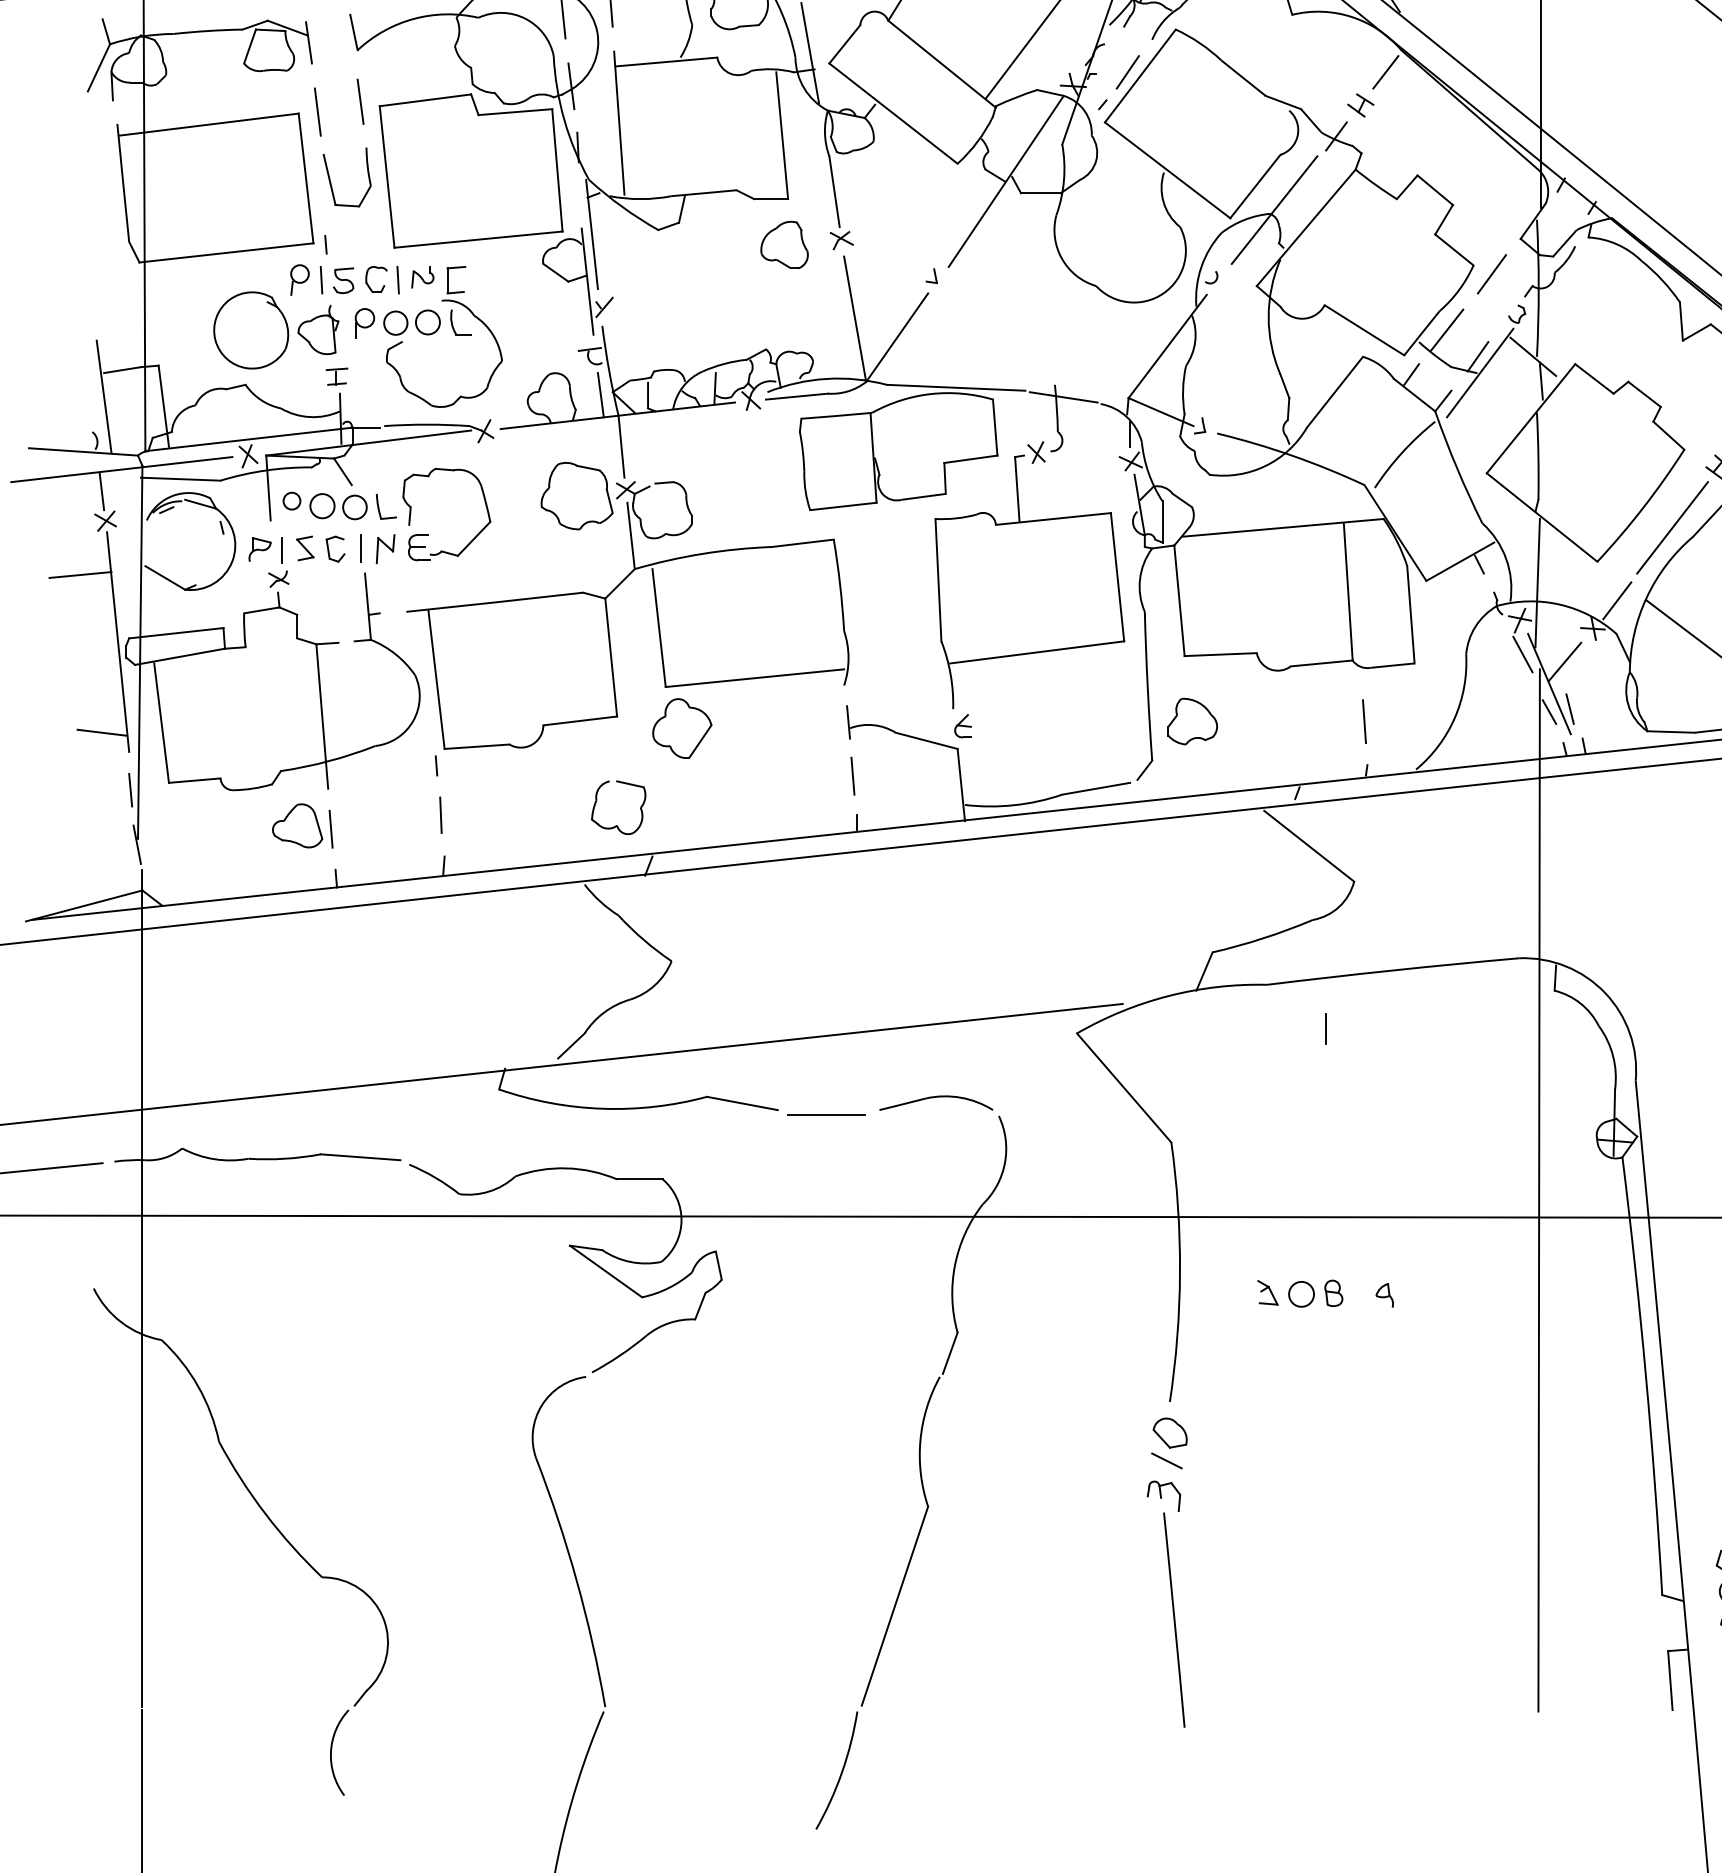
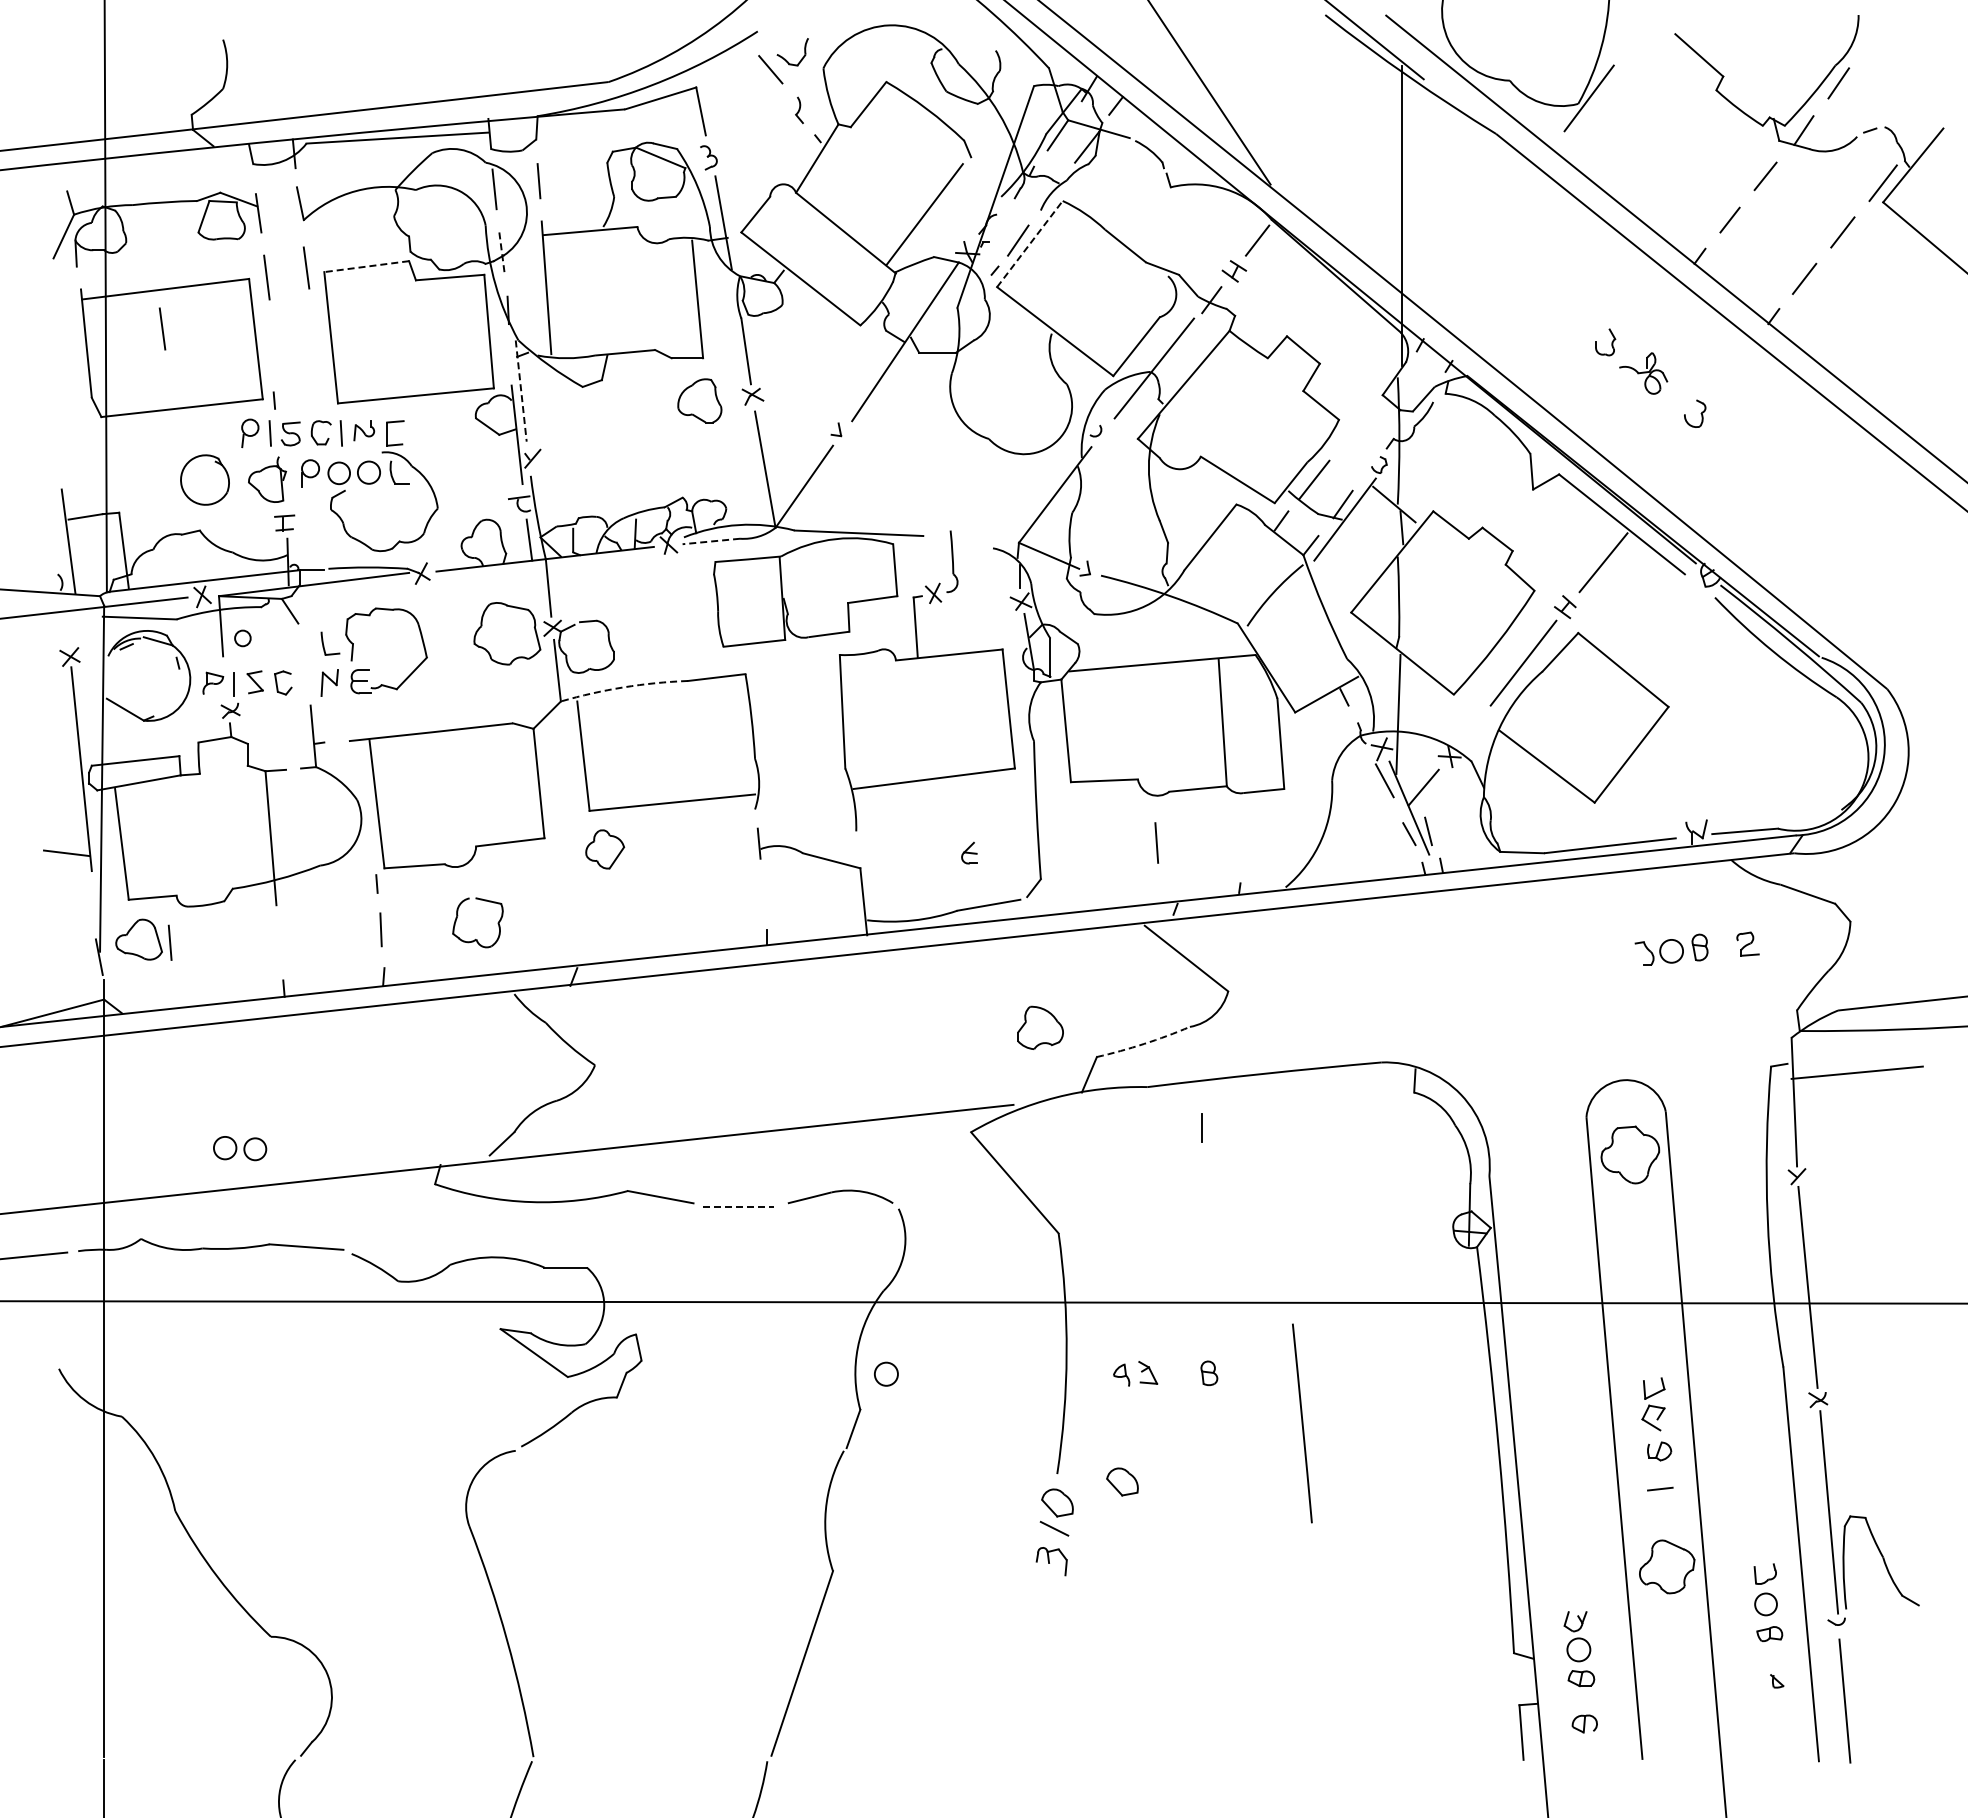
line: (1141, 75) -> (1030, 243), solid -> dashed
line: (571, 87) -> (502, 254), solid -> dashed
line: (425, 100) -> (366, 266), solid -> dashed
line: (205, 167) -> (162, 328), added
part: (331, 182) -> (279, 342), removed
line: (592, 234) -> (521, 391), solid -> dashed
line: (1492, 273) -> (1356, 427), removed
part: (250, 329) -> (204, 479), size x0.7
line: (797, 396) -> (711, 541), solid -> dashed
line: (1063, 396) -> (958, 541), removed
line: (101, 491) -> (66, 629), removed
part: (339, 506) -> (240, 1148), moved
line: (360, 548) -> (306, 682), removed
arc: (702, 554) -> (623, 687), solid -> dashed
line: (80, 574) -> (46, 706), removed
line: (1617, 600) -> (1472, 730), removed
part: (1192, 721) -> (1040, 1027), moved
line: (1364, 721) -> (1156, 842), moved
part: (963, 725) -> (969, 852), moved
part: (682, 728) -> (605, 849), size x0.7
line: (852, 776) -> (762, 893), removed
line: (129, 790) -> (92, 906), removed
part: (302, 825) -> (143, 939), moved
part: (618, 825) -> (477, 939), moved
arc: (1263, 937) -> (1144, 1043), solid -> dashed
line: (826, 1114) -> (738, 1207), solid -> dashed
line: (1538, 1190) -> (1399, 1277), removed
circle: (1301, 1293) -> (886, 1373), moved
part: (1384, 1294) -> (1121, 1374), moved
part: (1240, 1409) -> (1122, 1481), added
line: (1174, 1620) -> (1302, 1423), moved

